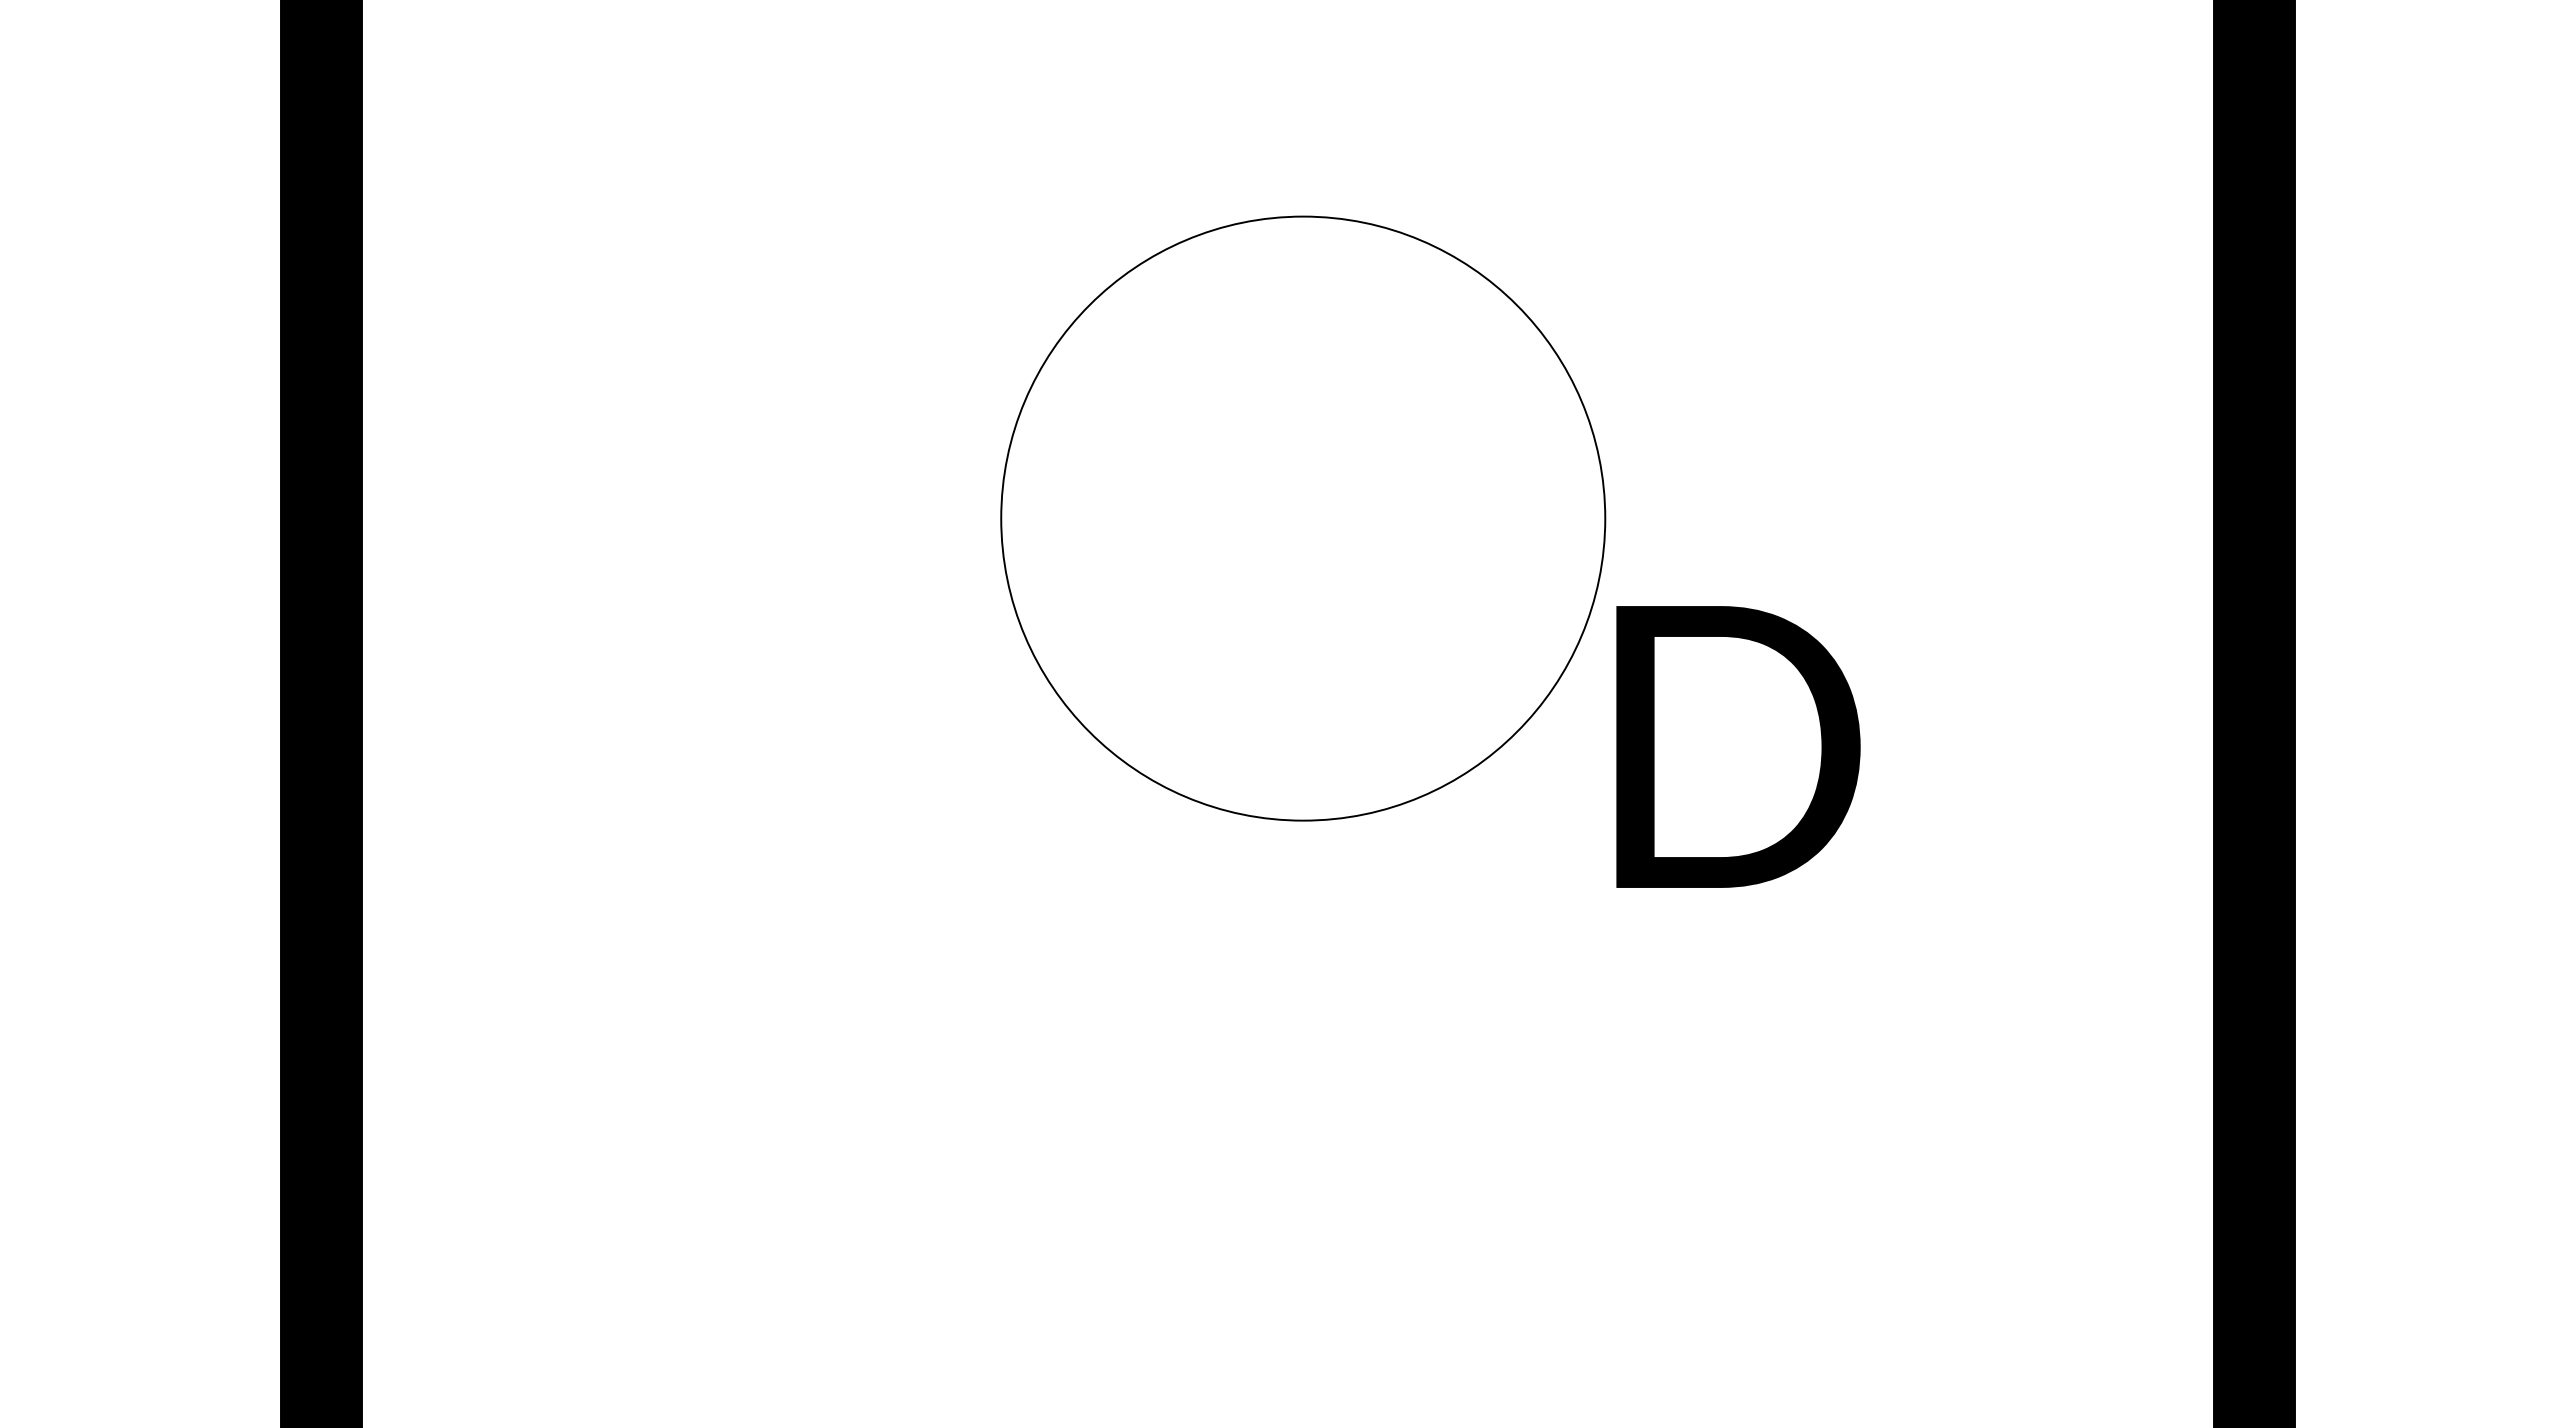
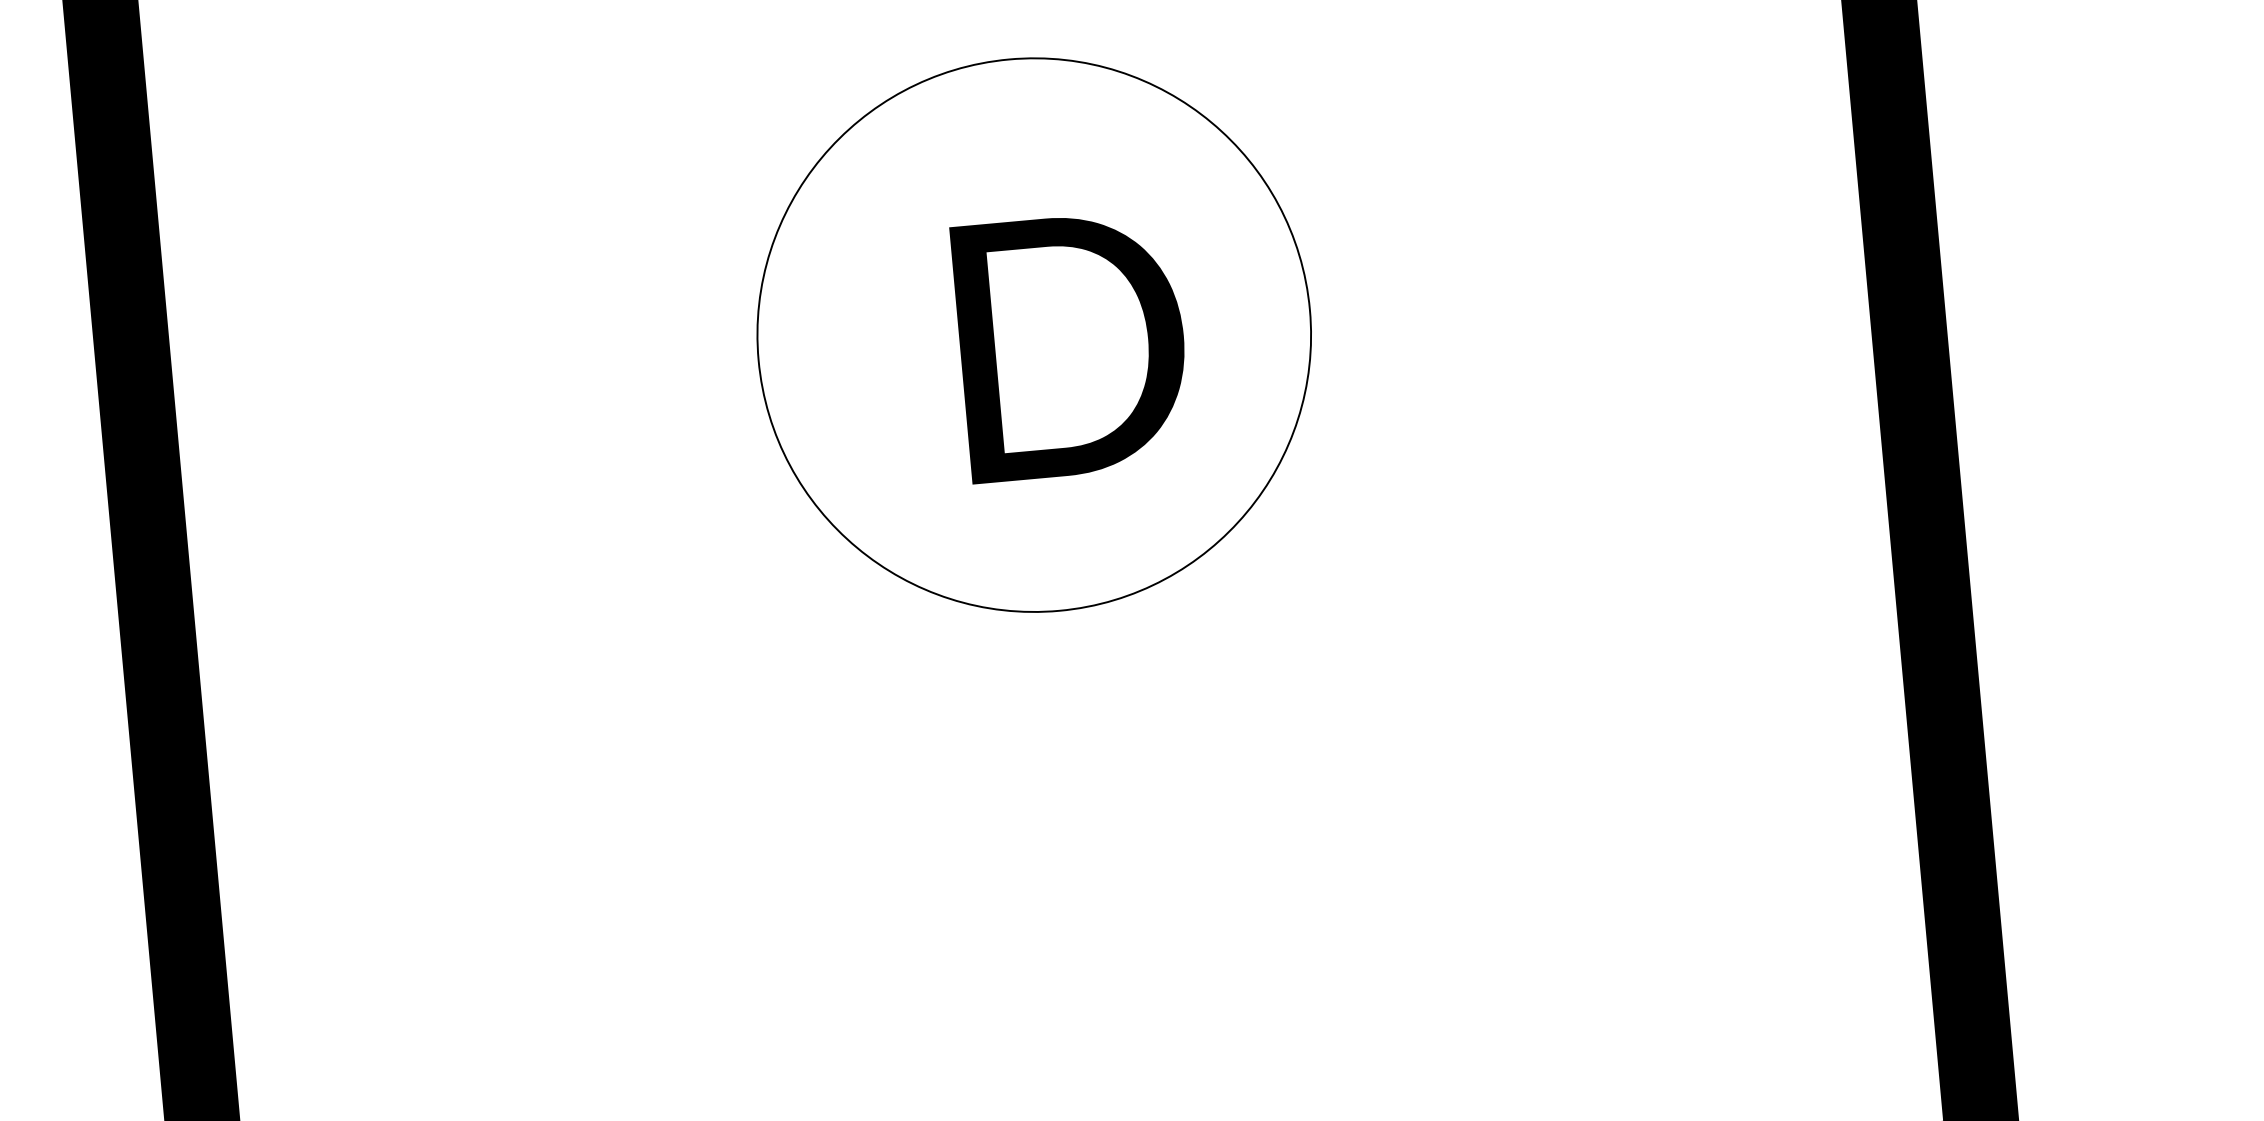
text: (1738, 746) -> (1072, 345), moved

